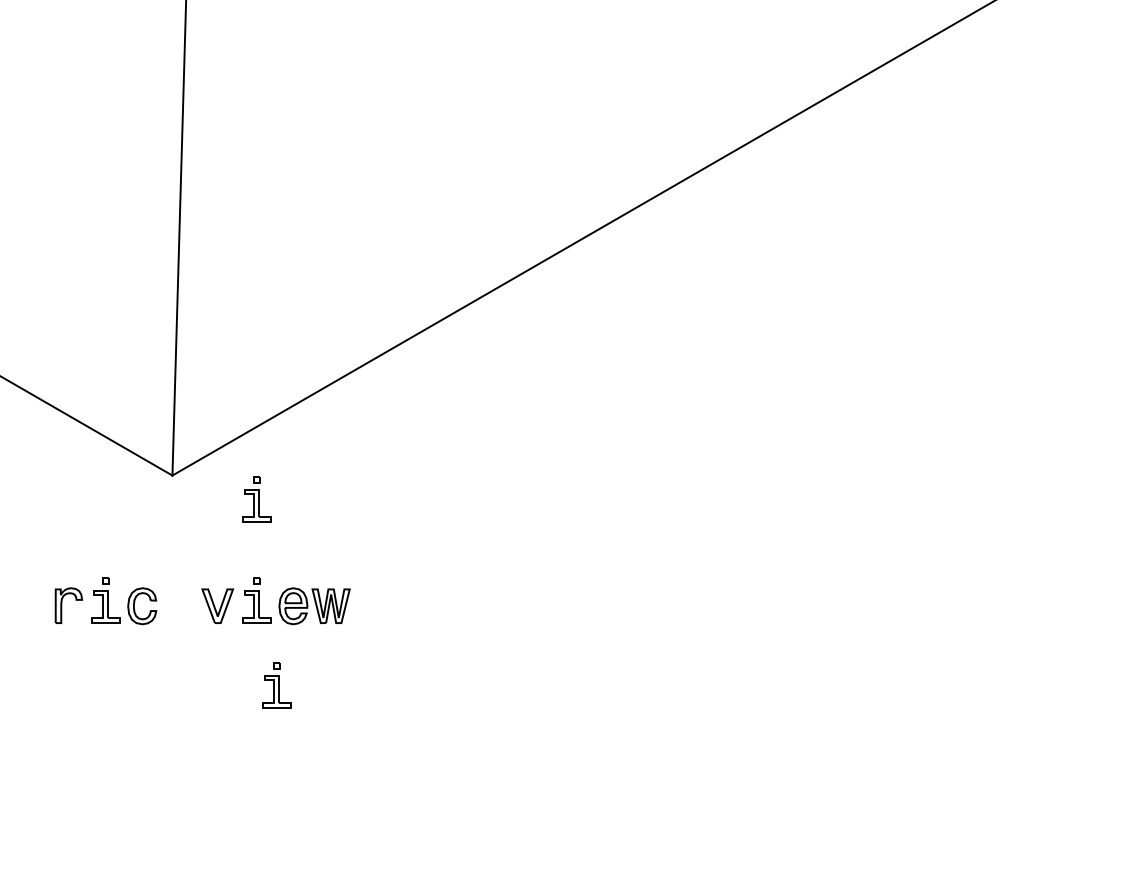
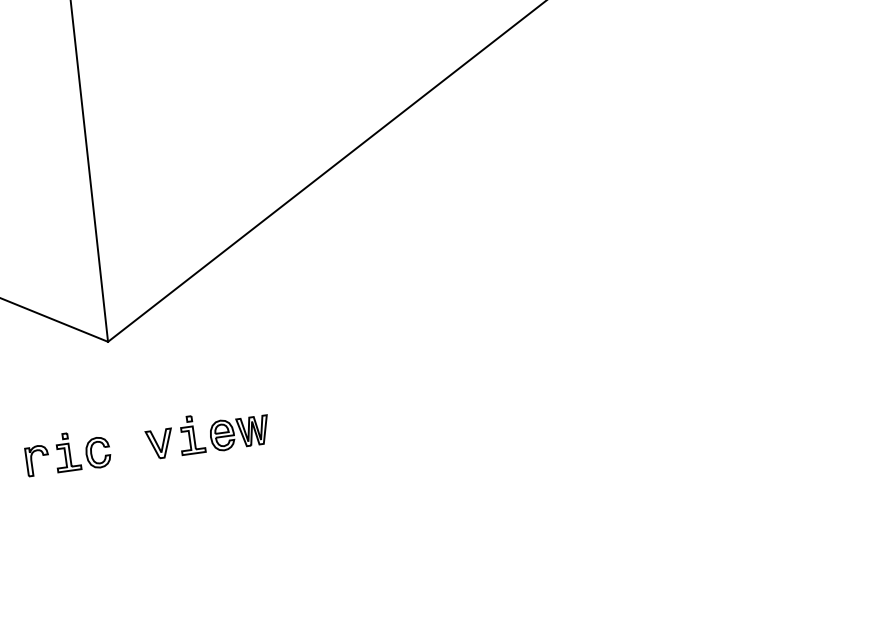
part: (256, 499) -> (179, 351), removed
part: (276, 685) -> (217, 502), removed

